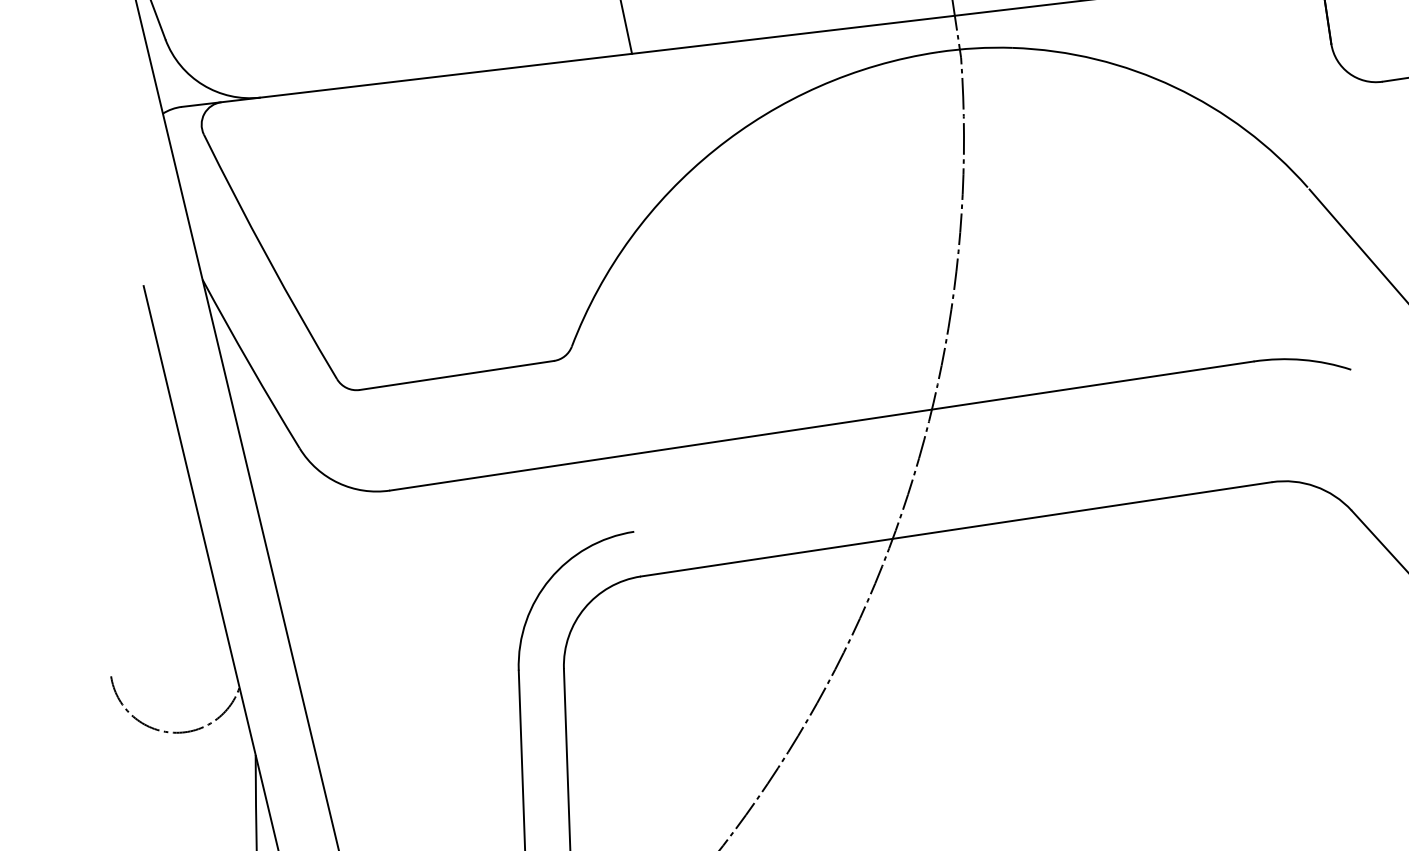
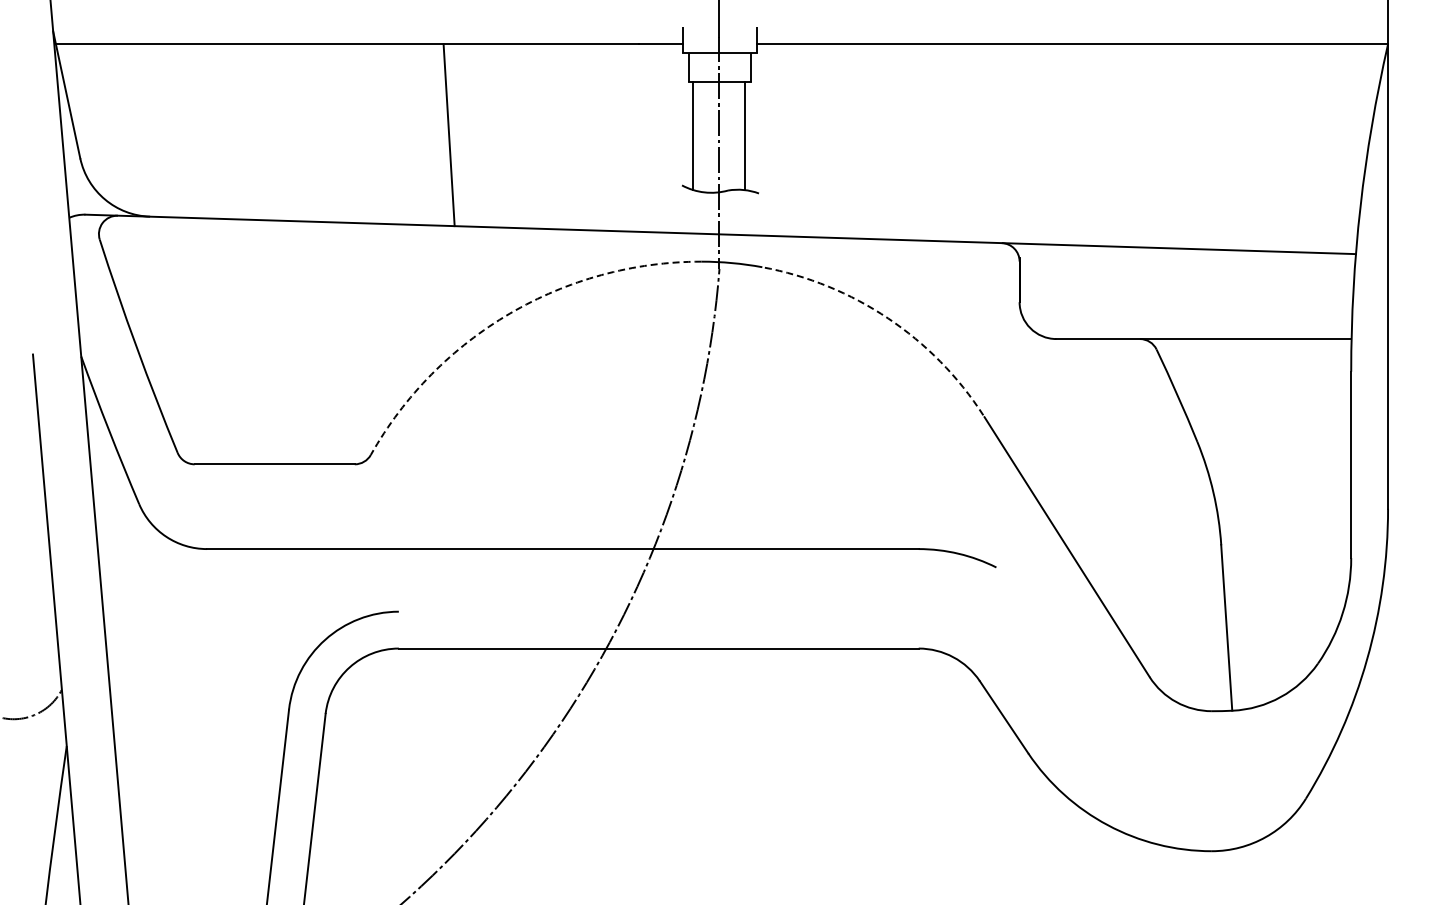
arc: (1175, 87) -> (888, 318), solid -> dashed
arc: (715, 149) -> (510, 313), solid -> dashed

